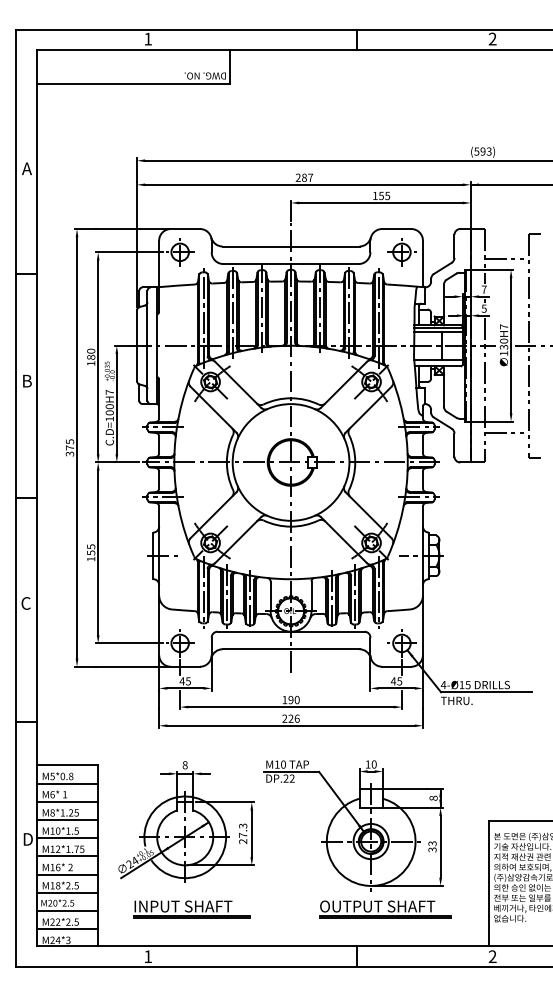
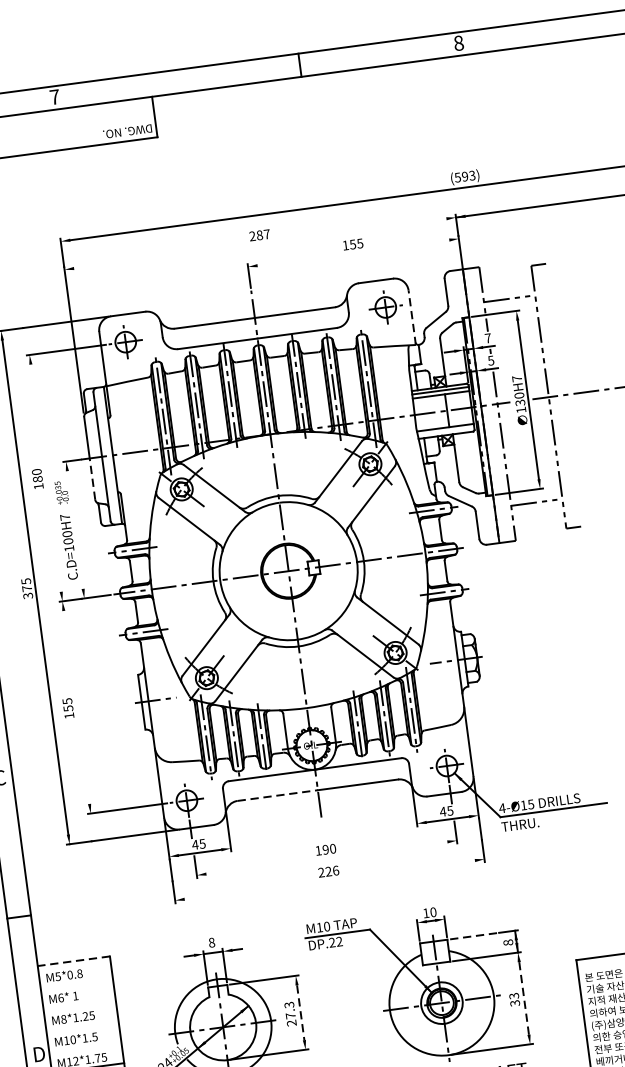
text: (148, 38) -> (55, 96), 1 -> 7
text: (492, 38) -> (458, 42), 2 -> 8
line: (304, 184) -> (260, 243), removed
line: (381, 202) -> (354, 252), removed
line: (422, 263) -> (411, 317), solid -> dashed
line: (98, 357) -> (46, 478), removed
line: (136, 363) -> (91, 479), solid -> dashed
line: (116, 403) -> (74, 529), removed
line: (98, 552) -> (76, 706), removed
line: (257, 649) -> (278, 795), solid -> dashed
line: (290, 707) -> (326, 858), removed
line: (290, 725) -> (329, 879), removed
line: (67, 765) -> (73, 961), solid -> dashed
line: (67, 783) -> (76, 982), removed
line: (406, 789) -> (475, 936), solid -> dashed
line: (67, 801) -> (79, 1003), removed
line: (67, 819) -> (82, 1024), removed
line: (251, 834) -> (300, 1013), solid -> dashed
line: (67, 838) -> (85, 1047), removed
line: (440, 846) -> (523, 998), solid -> dashed

